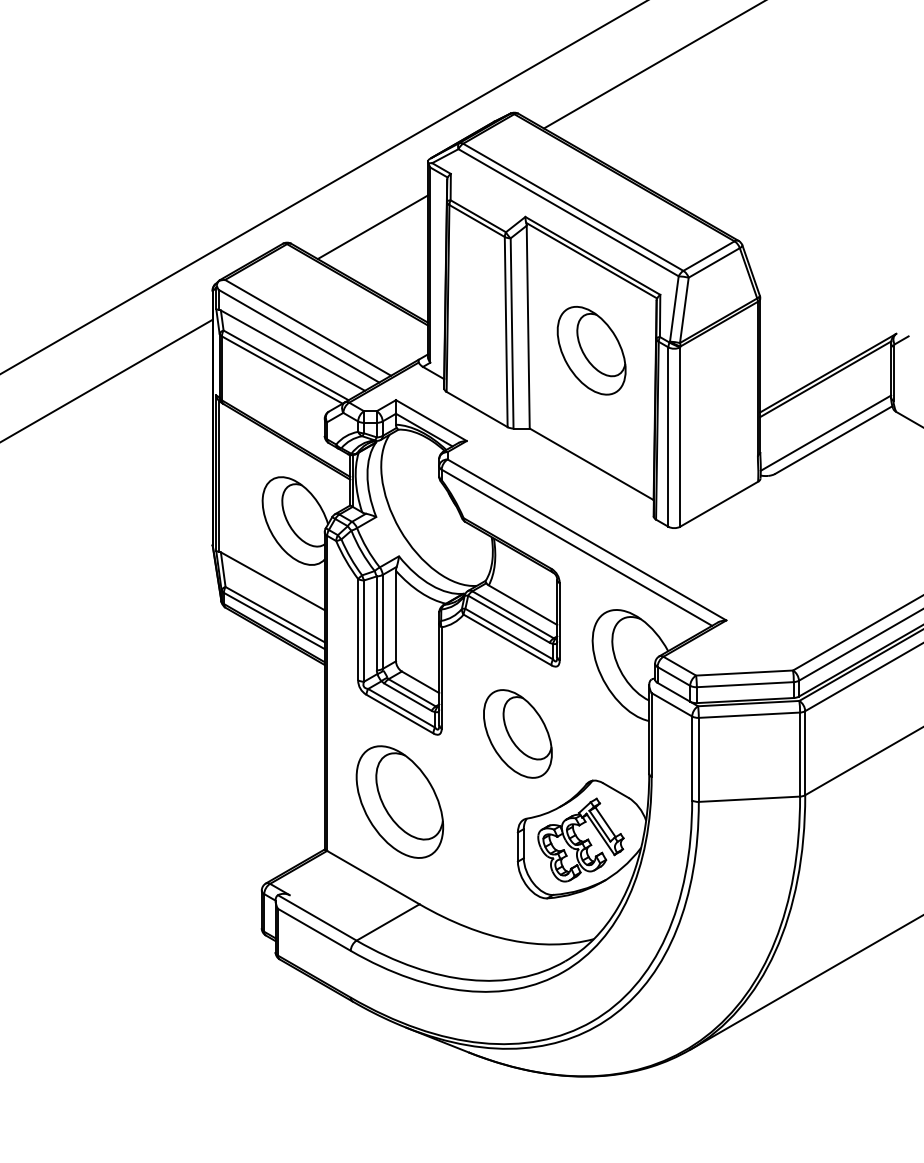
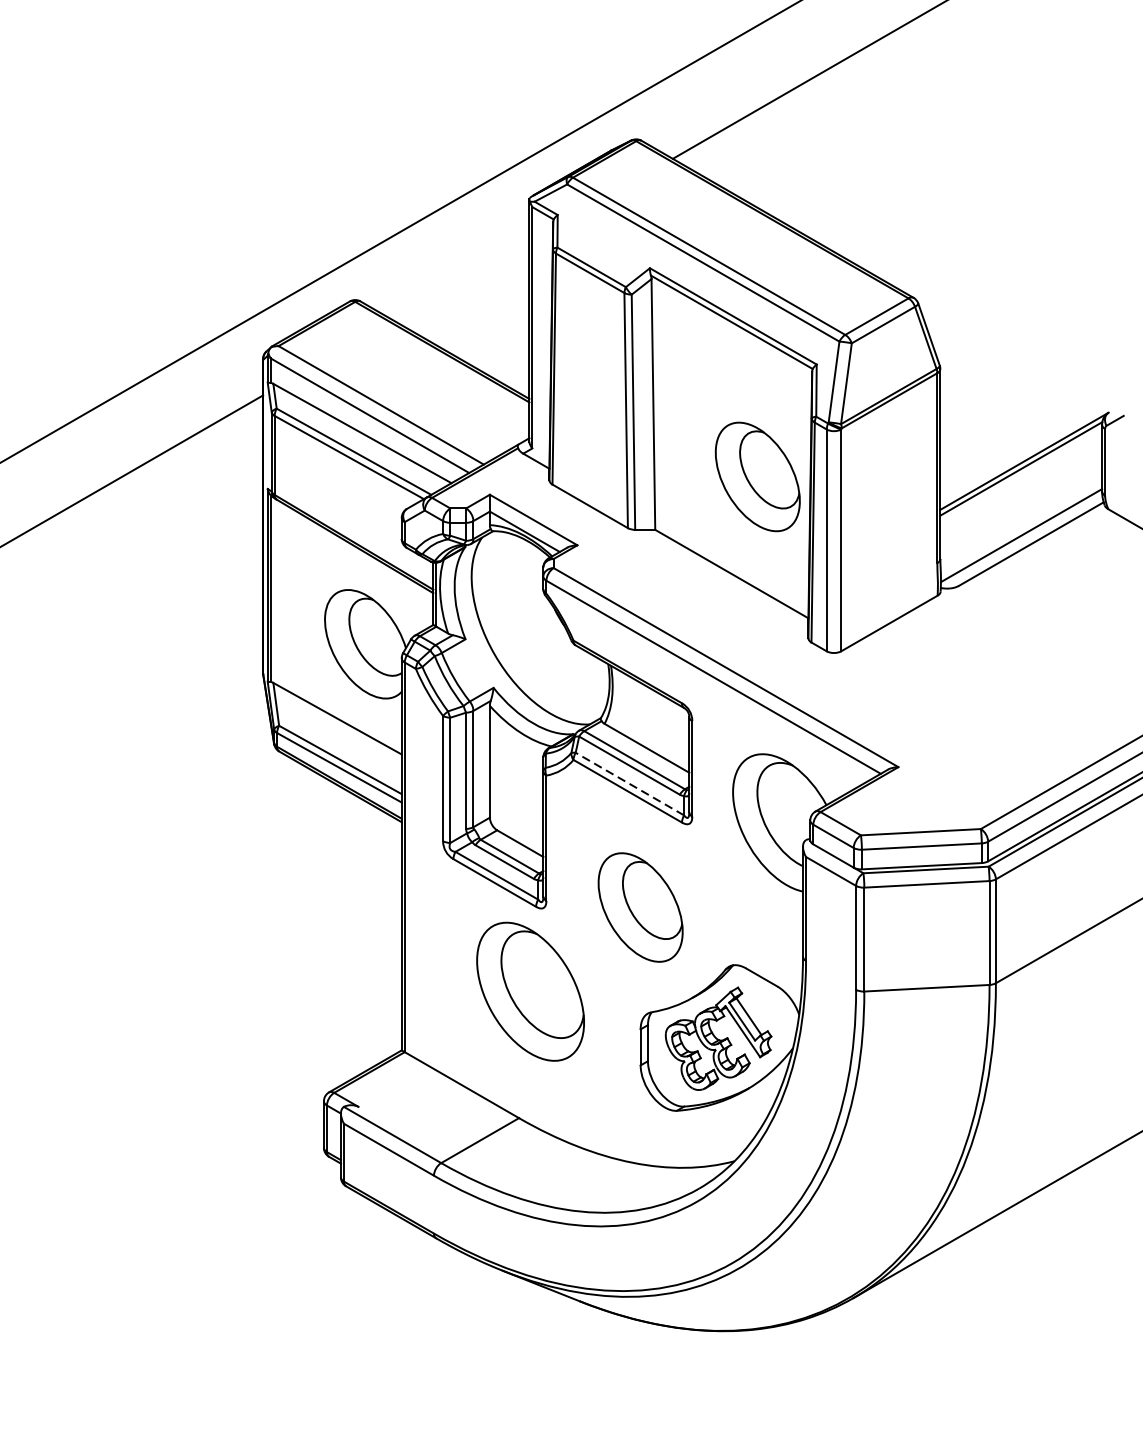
line: (372, 227) -> (460, 281), removed
part: (591, 350) -> (757, 476), moved
line: (509, 634) -> (630, 784), solid -> dashed
part: (399, 801) -> (530, 991), moved

